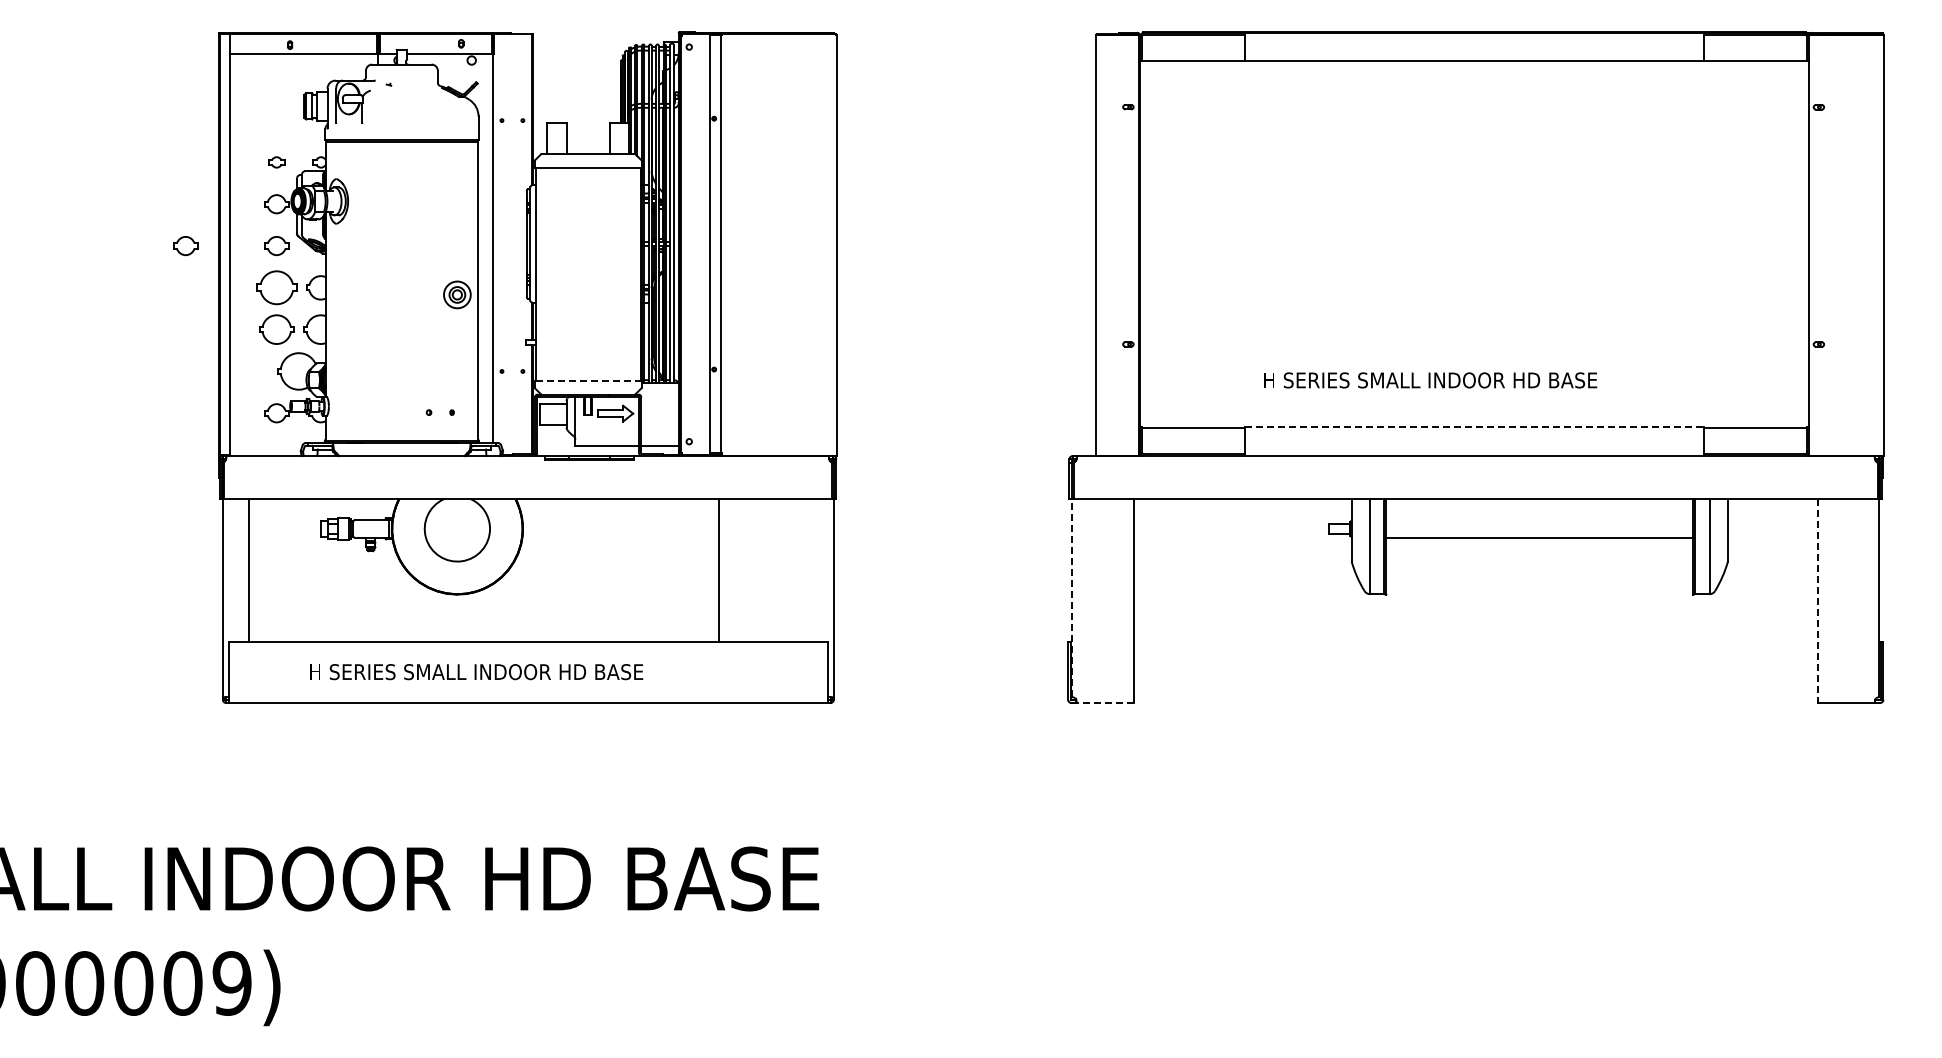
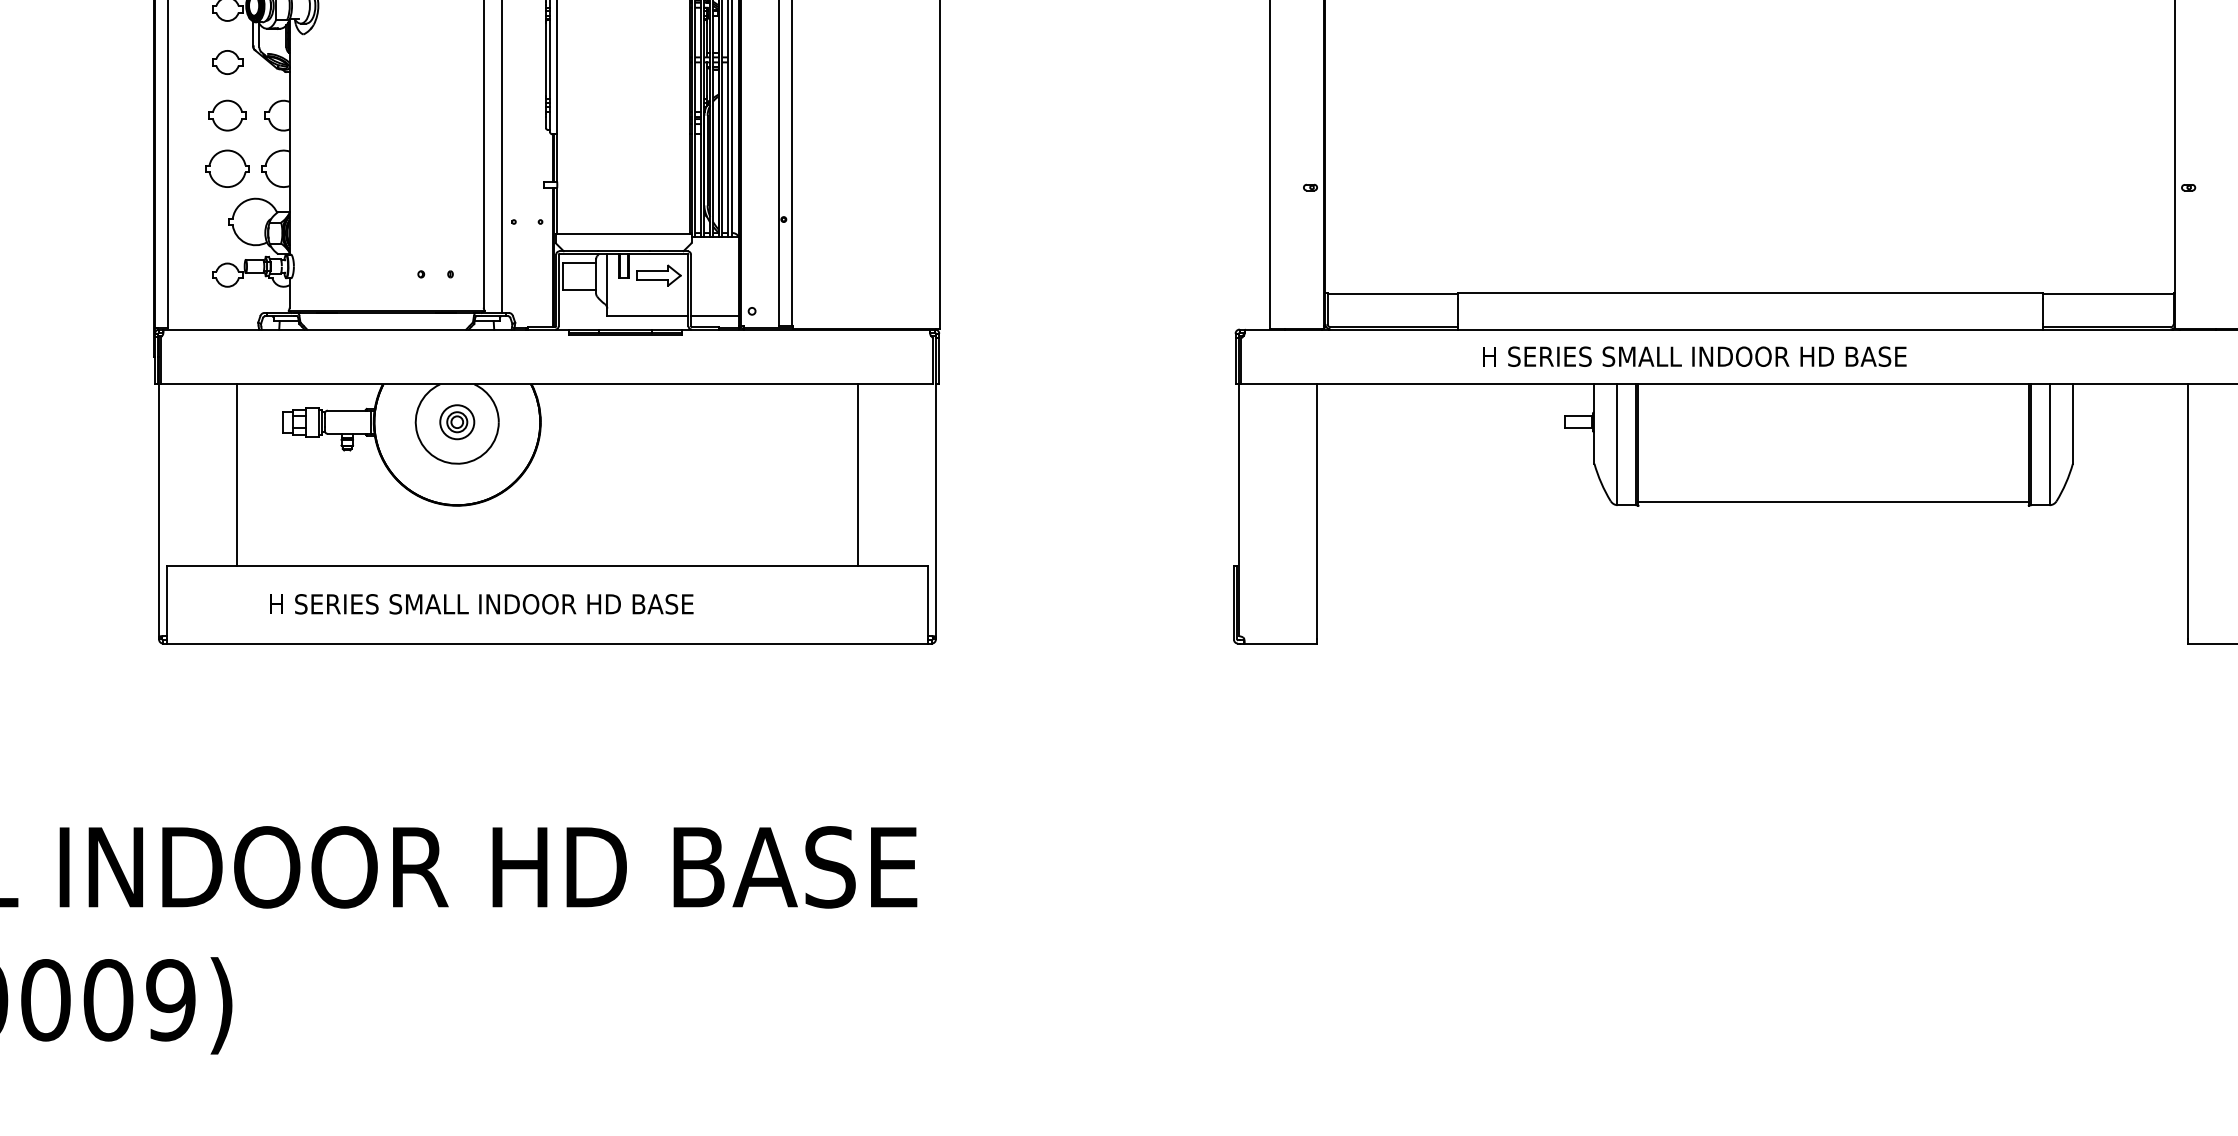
part: (185, 246) -> (111, 63), removed
part: (276, 287) -> (227, 115), size x0.71
part: (457, 294) -> (457, 421), moved
line: (588, 380) -> (623, 233), dashed -> solid
text: (1430, 380) -> (1694, 356), moved
line: (1474, 427) -> (1750, 293), dashed -> solid
line: (1539, 537) -> (1833, 501), moved
line: (249, 570) -> (237, 475), moved
line: (719, 570) -> (857, 475), moved
line: (1072, 598) -> (1239, 510), dashed -> solid
line: (1818, 599) -> (2188, 511), dashed -> solid
line: (1104, 703) -> (1280, 644), dashed -> solid

